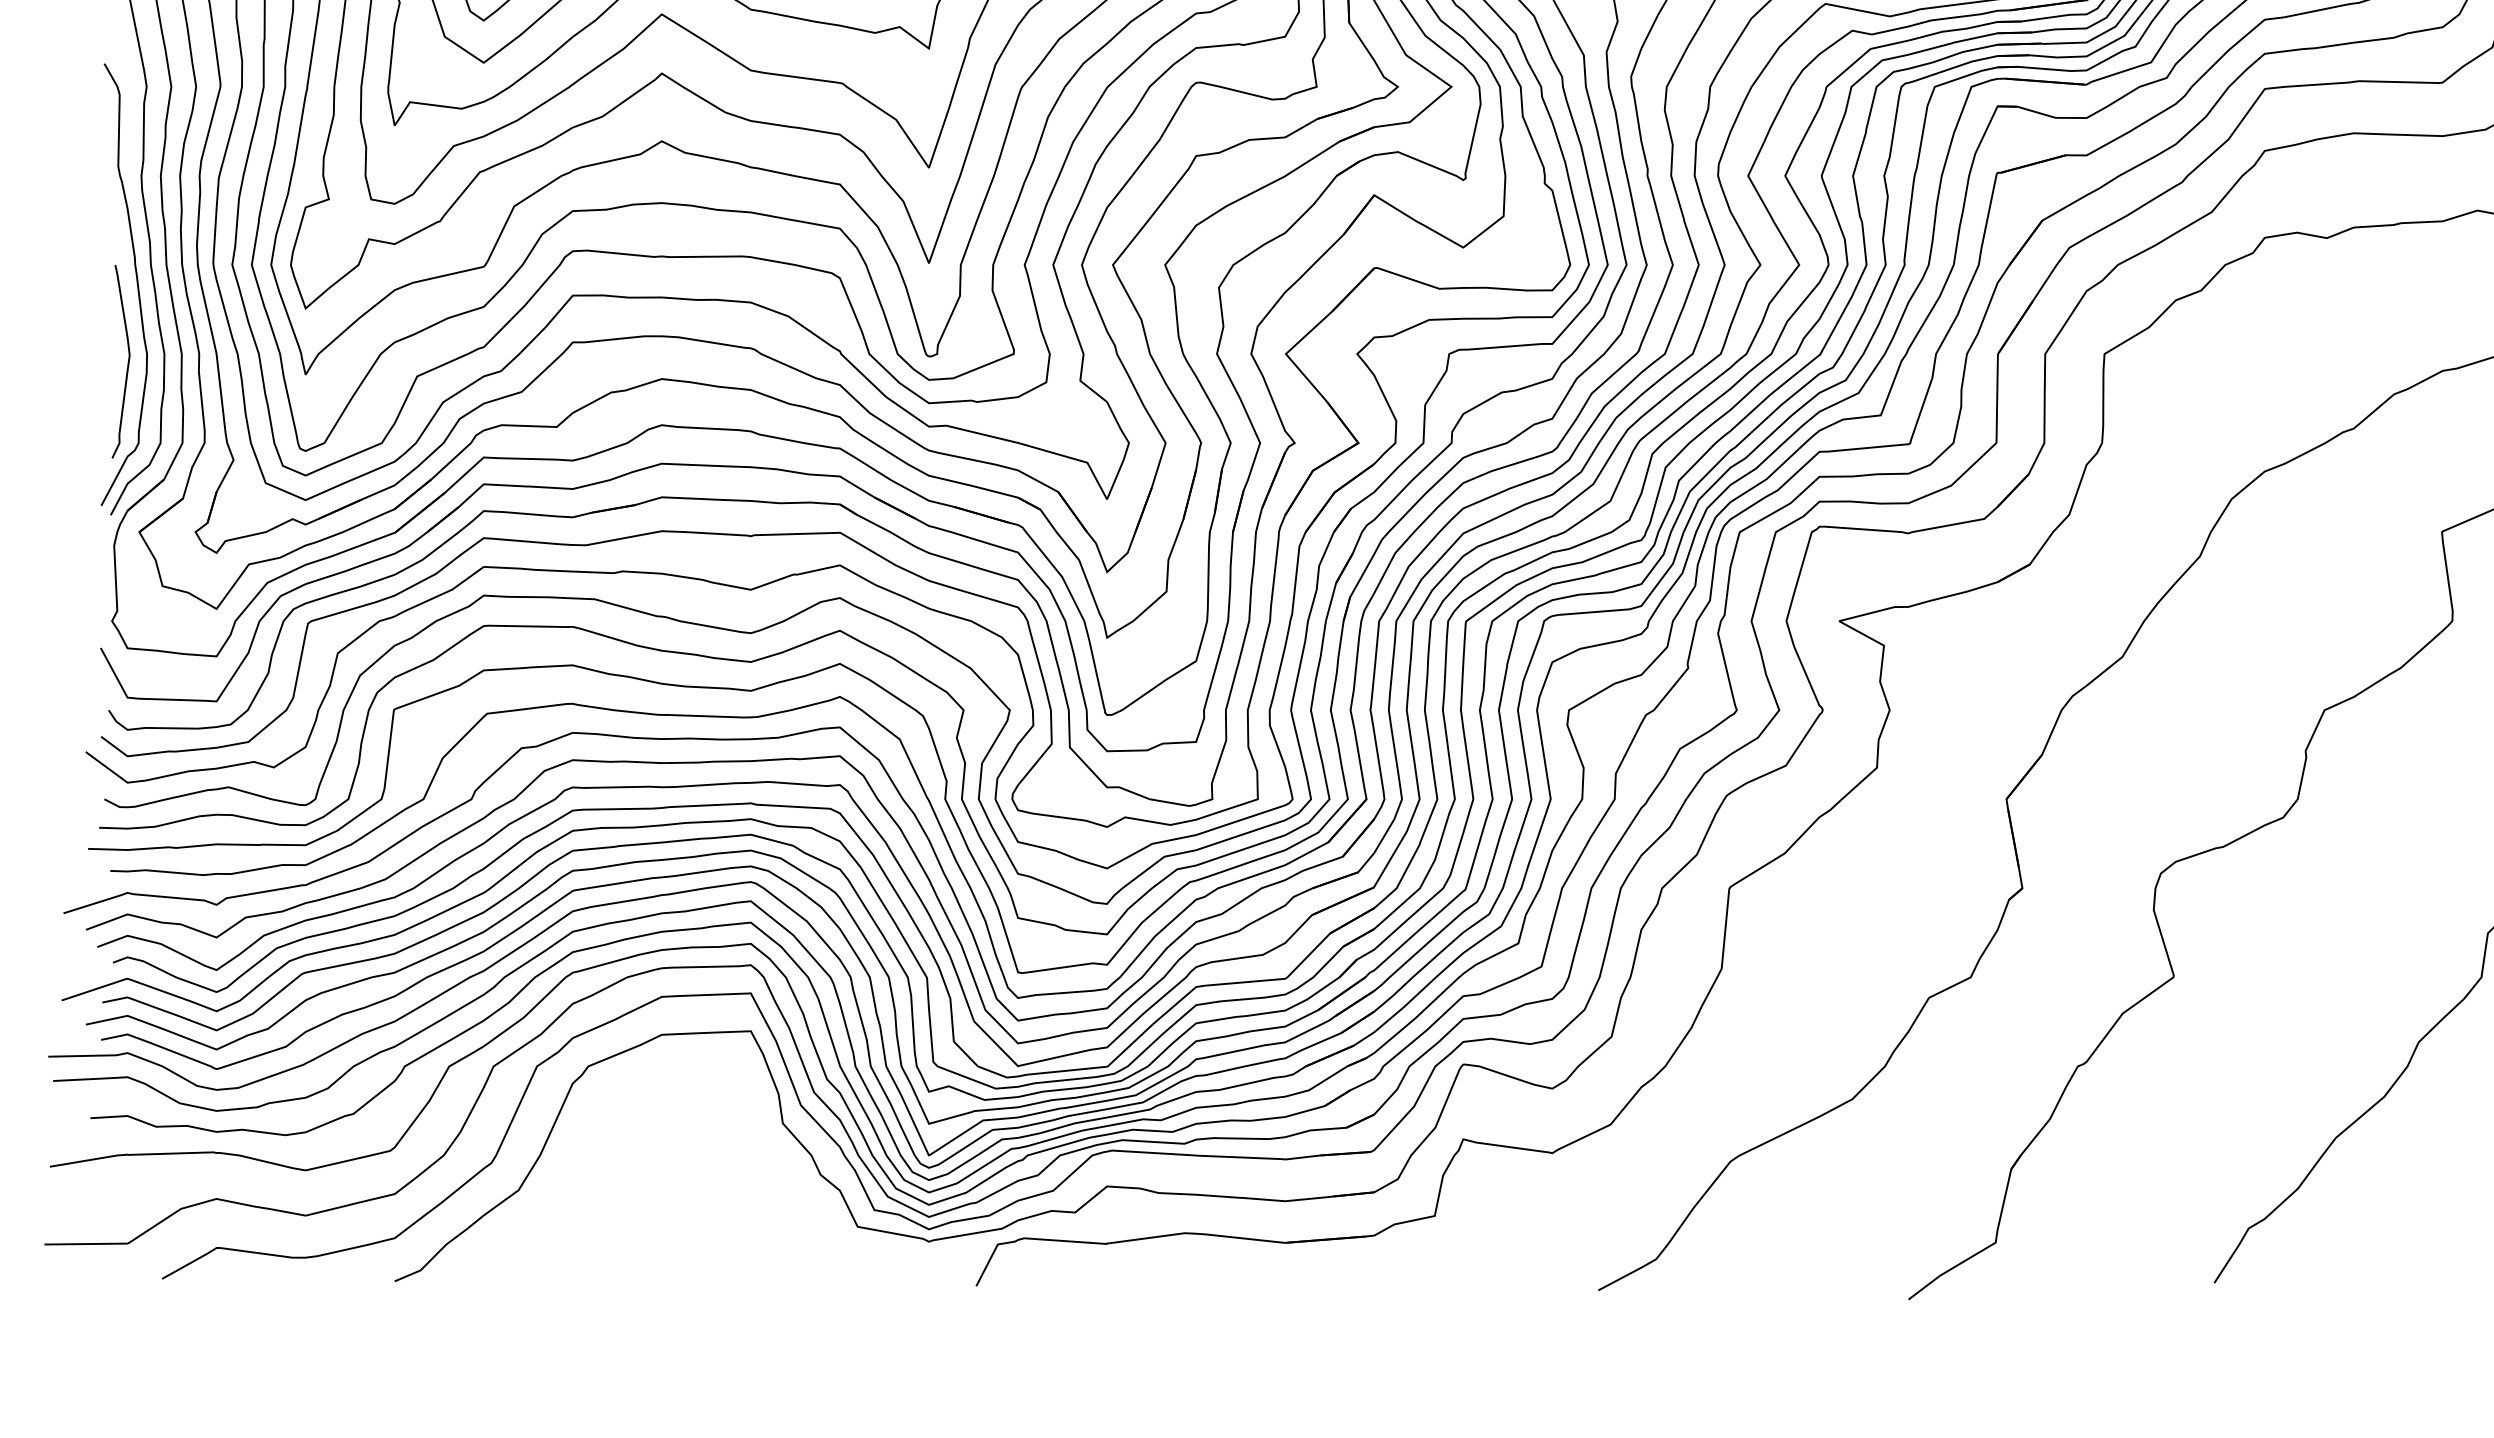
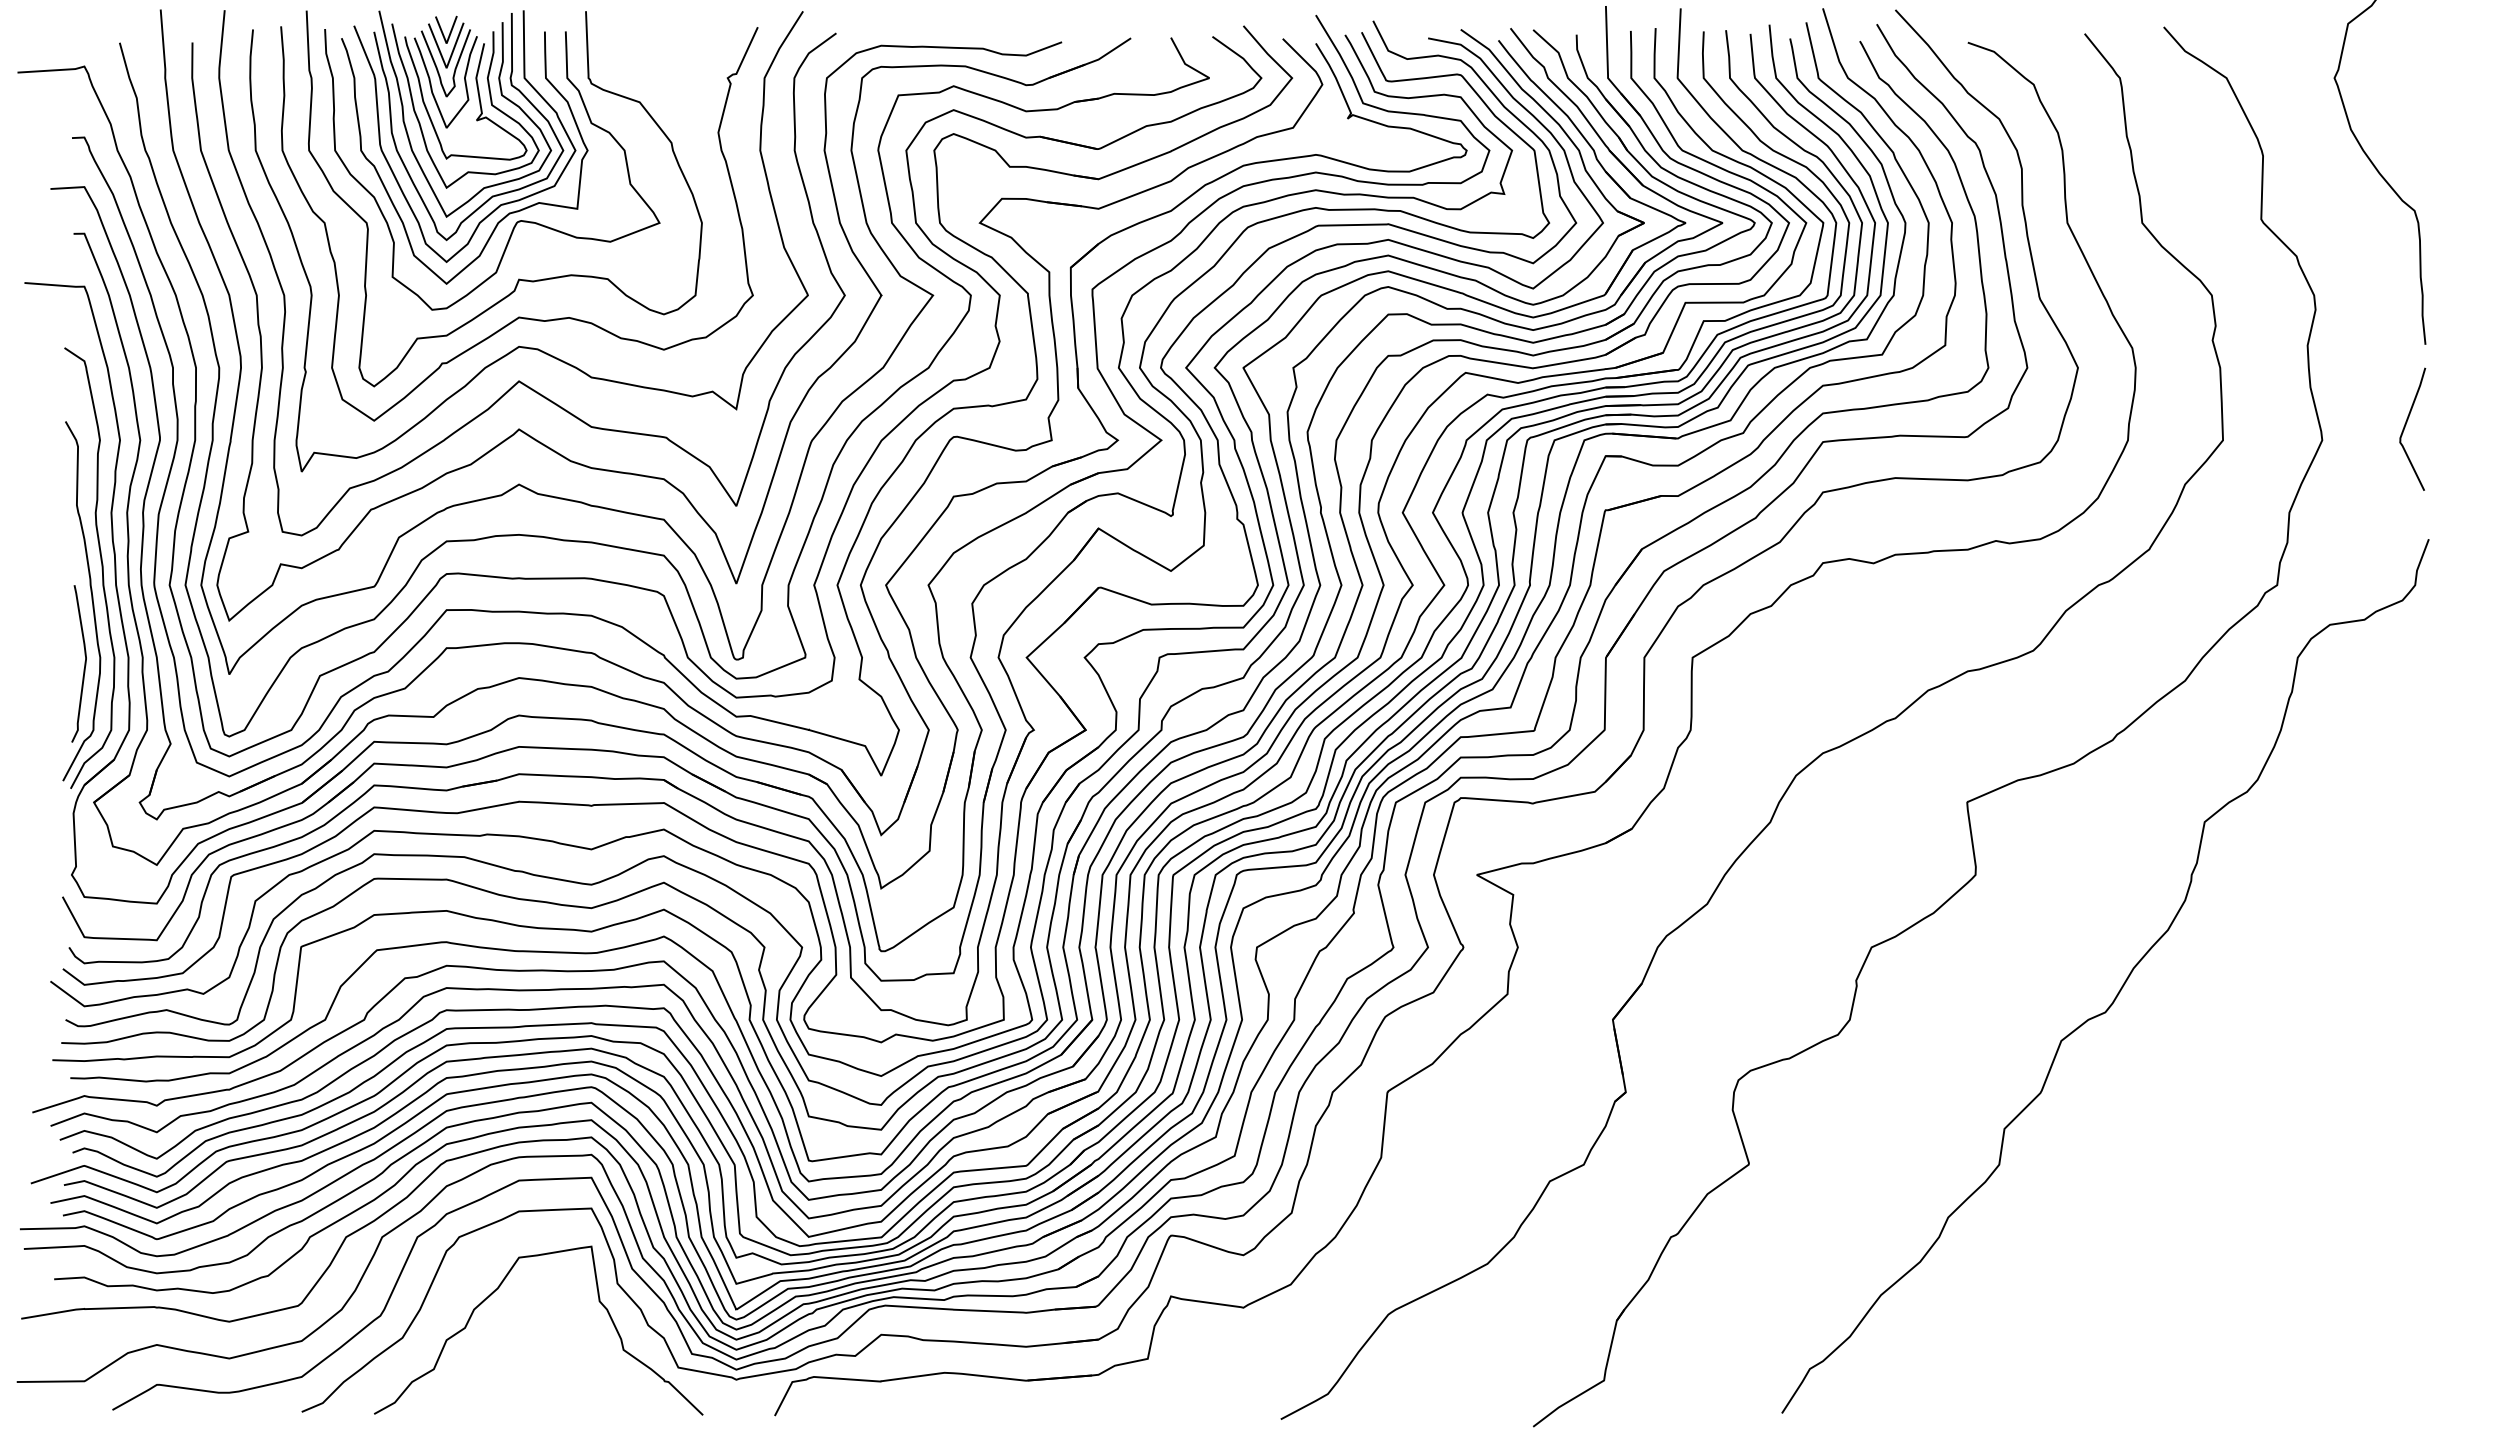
curve: (636, 1130) -> (498, 1289), added

